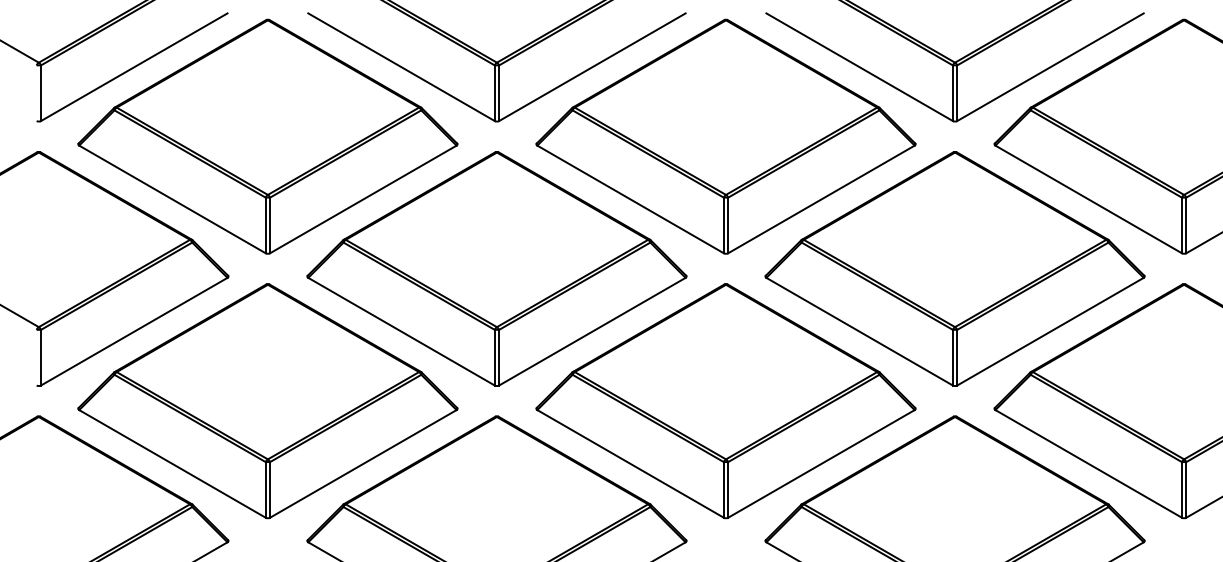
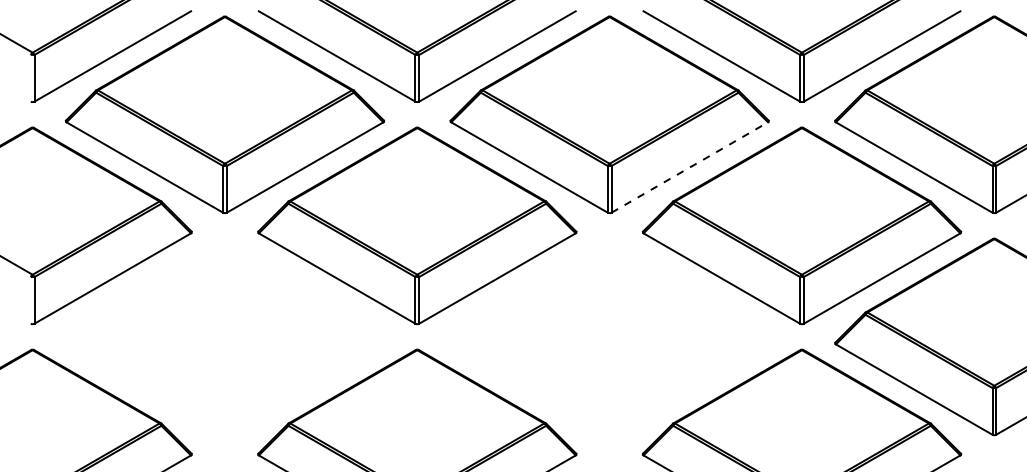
line: (822, 199) -> (690, 167), solid -> dashed
part: (267, 400) -> (224, 336), removed
part: (725, 400) -> (609, 336), removed

